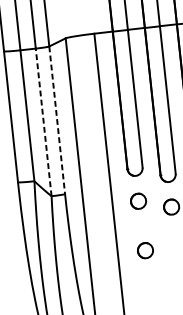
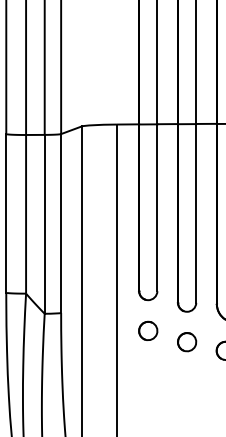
line: (43, 121) -> (44, 223), dashed -> solid
line: (57, 121) -> (61, 224), dashed -> solid
part: (145, 250) -> (150, 390), removed

